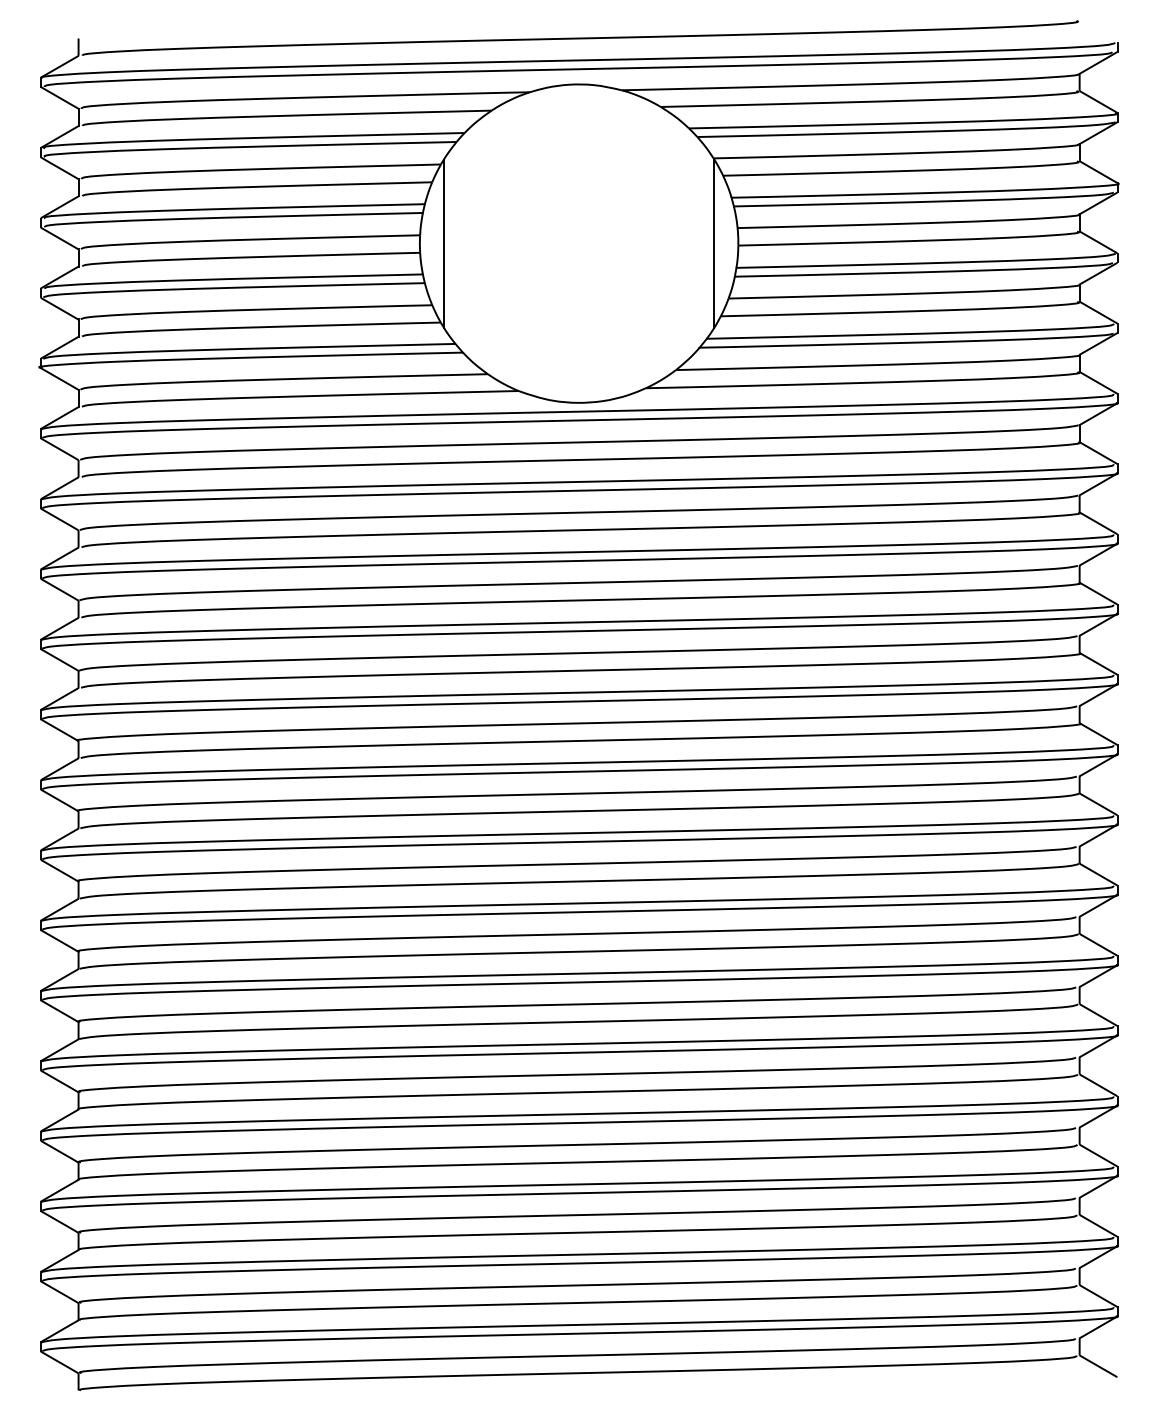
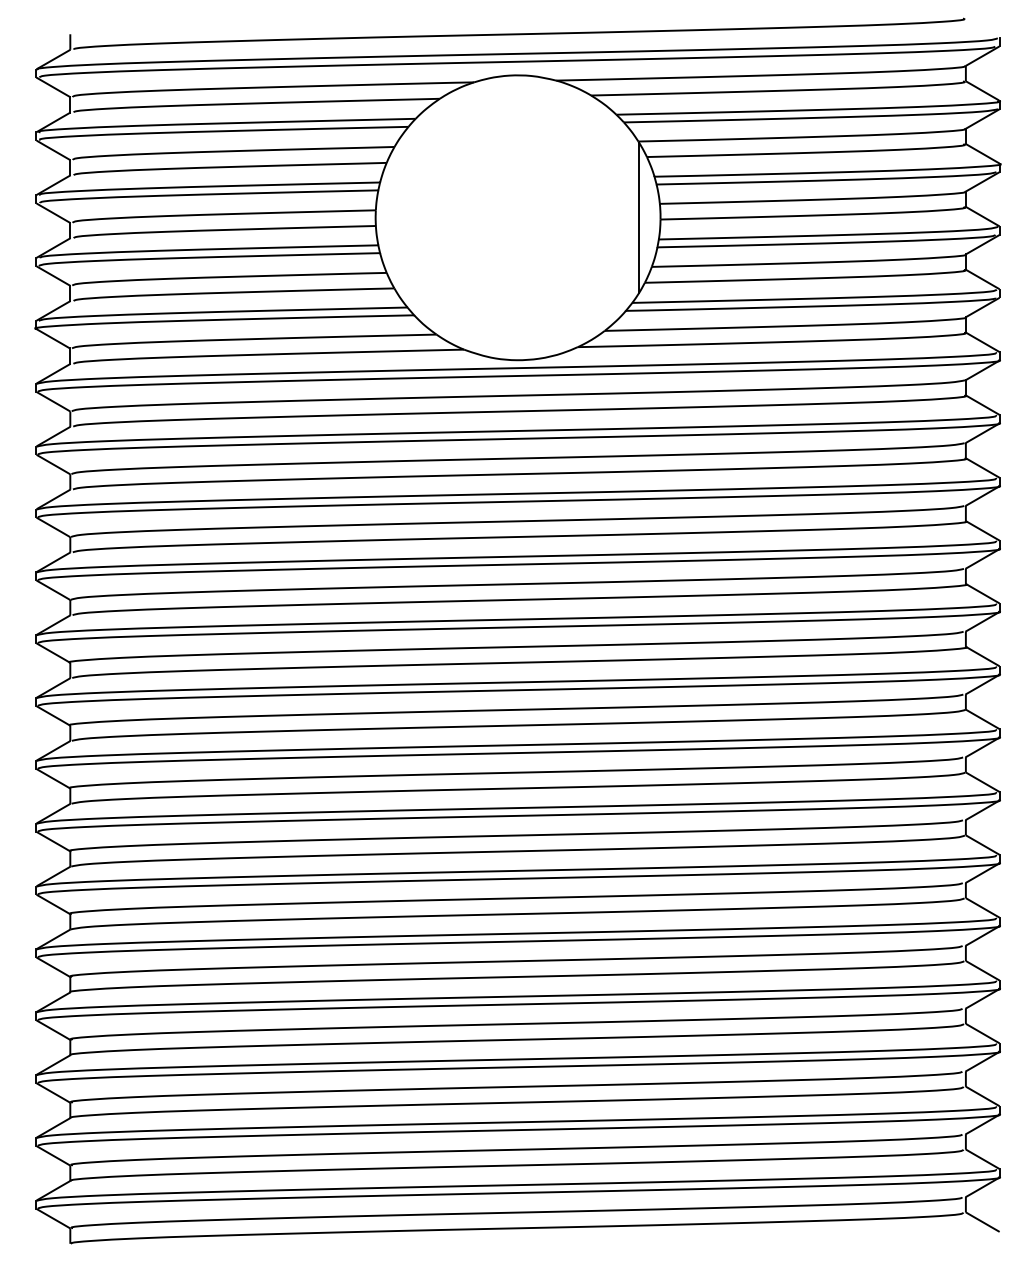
line: (443, 243) -> (396, 217), removed

